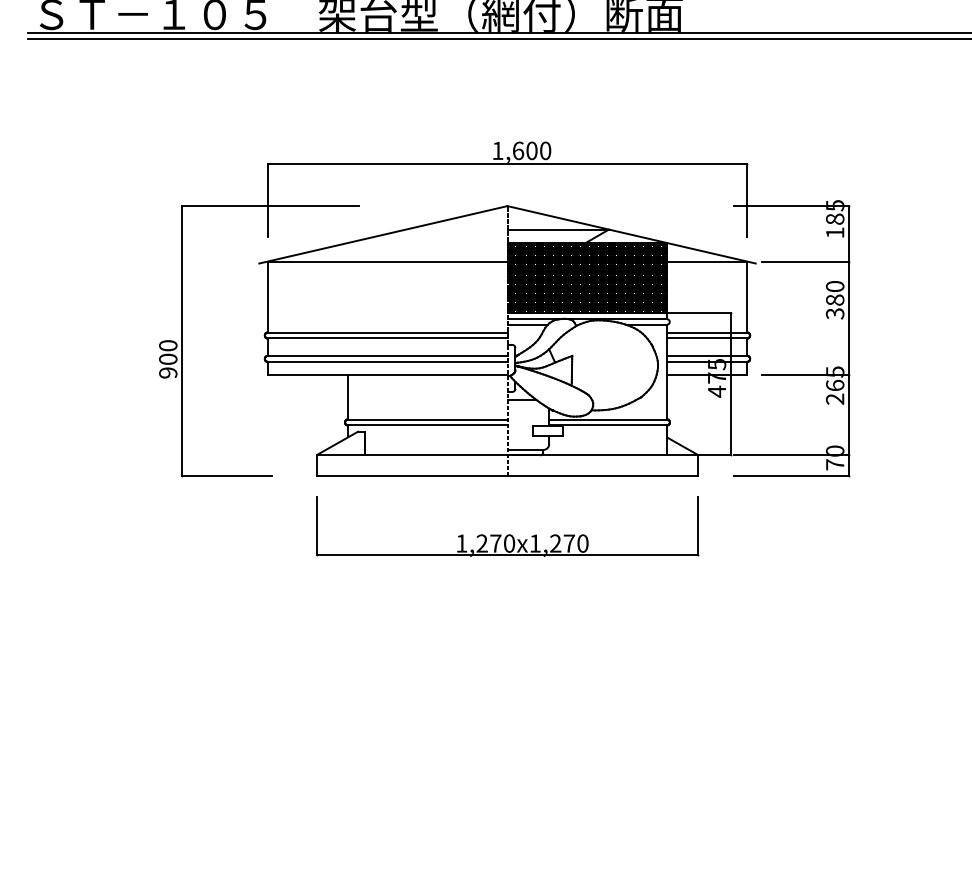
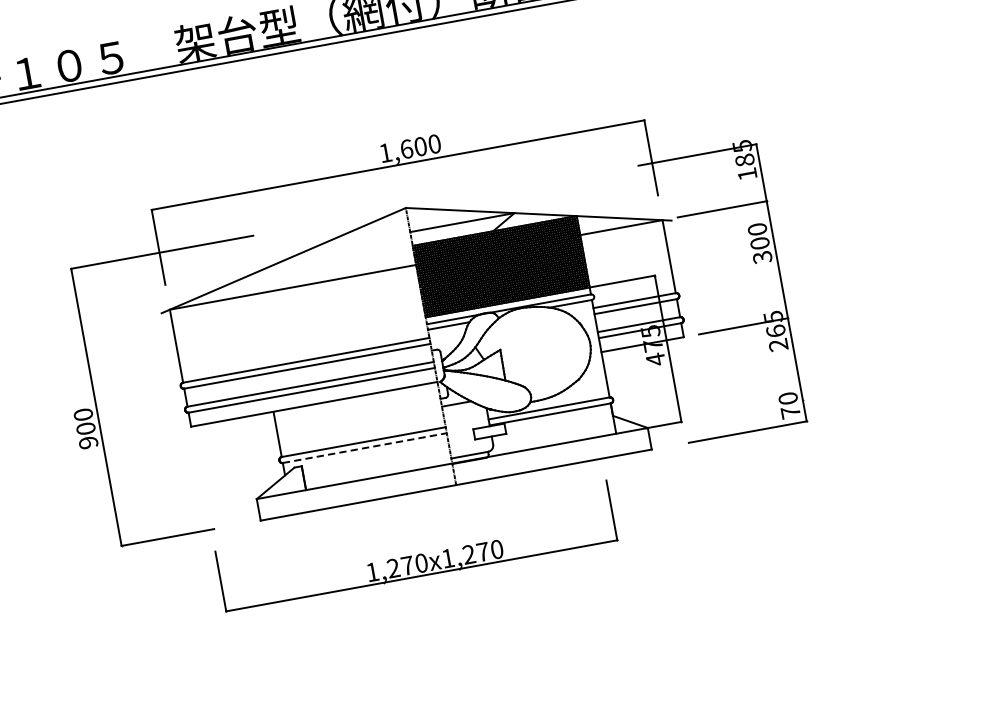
text: (835, 299) -> (760, 242), 380 -> 300
line: (427, 425) -> (364, 448), solid -> dashed
line: (790, 454) -> (742, 410), removed
part: (507, 534) -> (417, 554), moved

